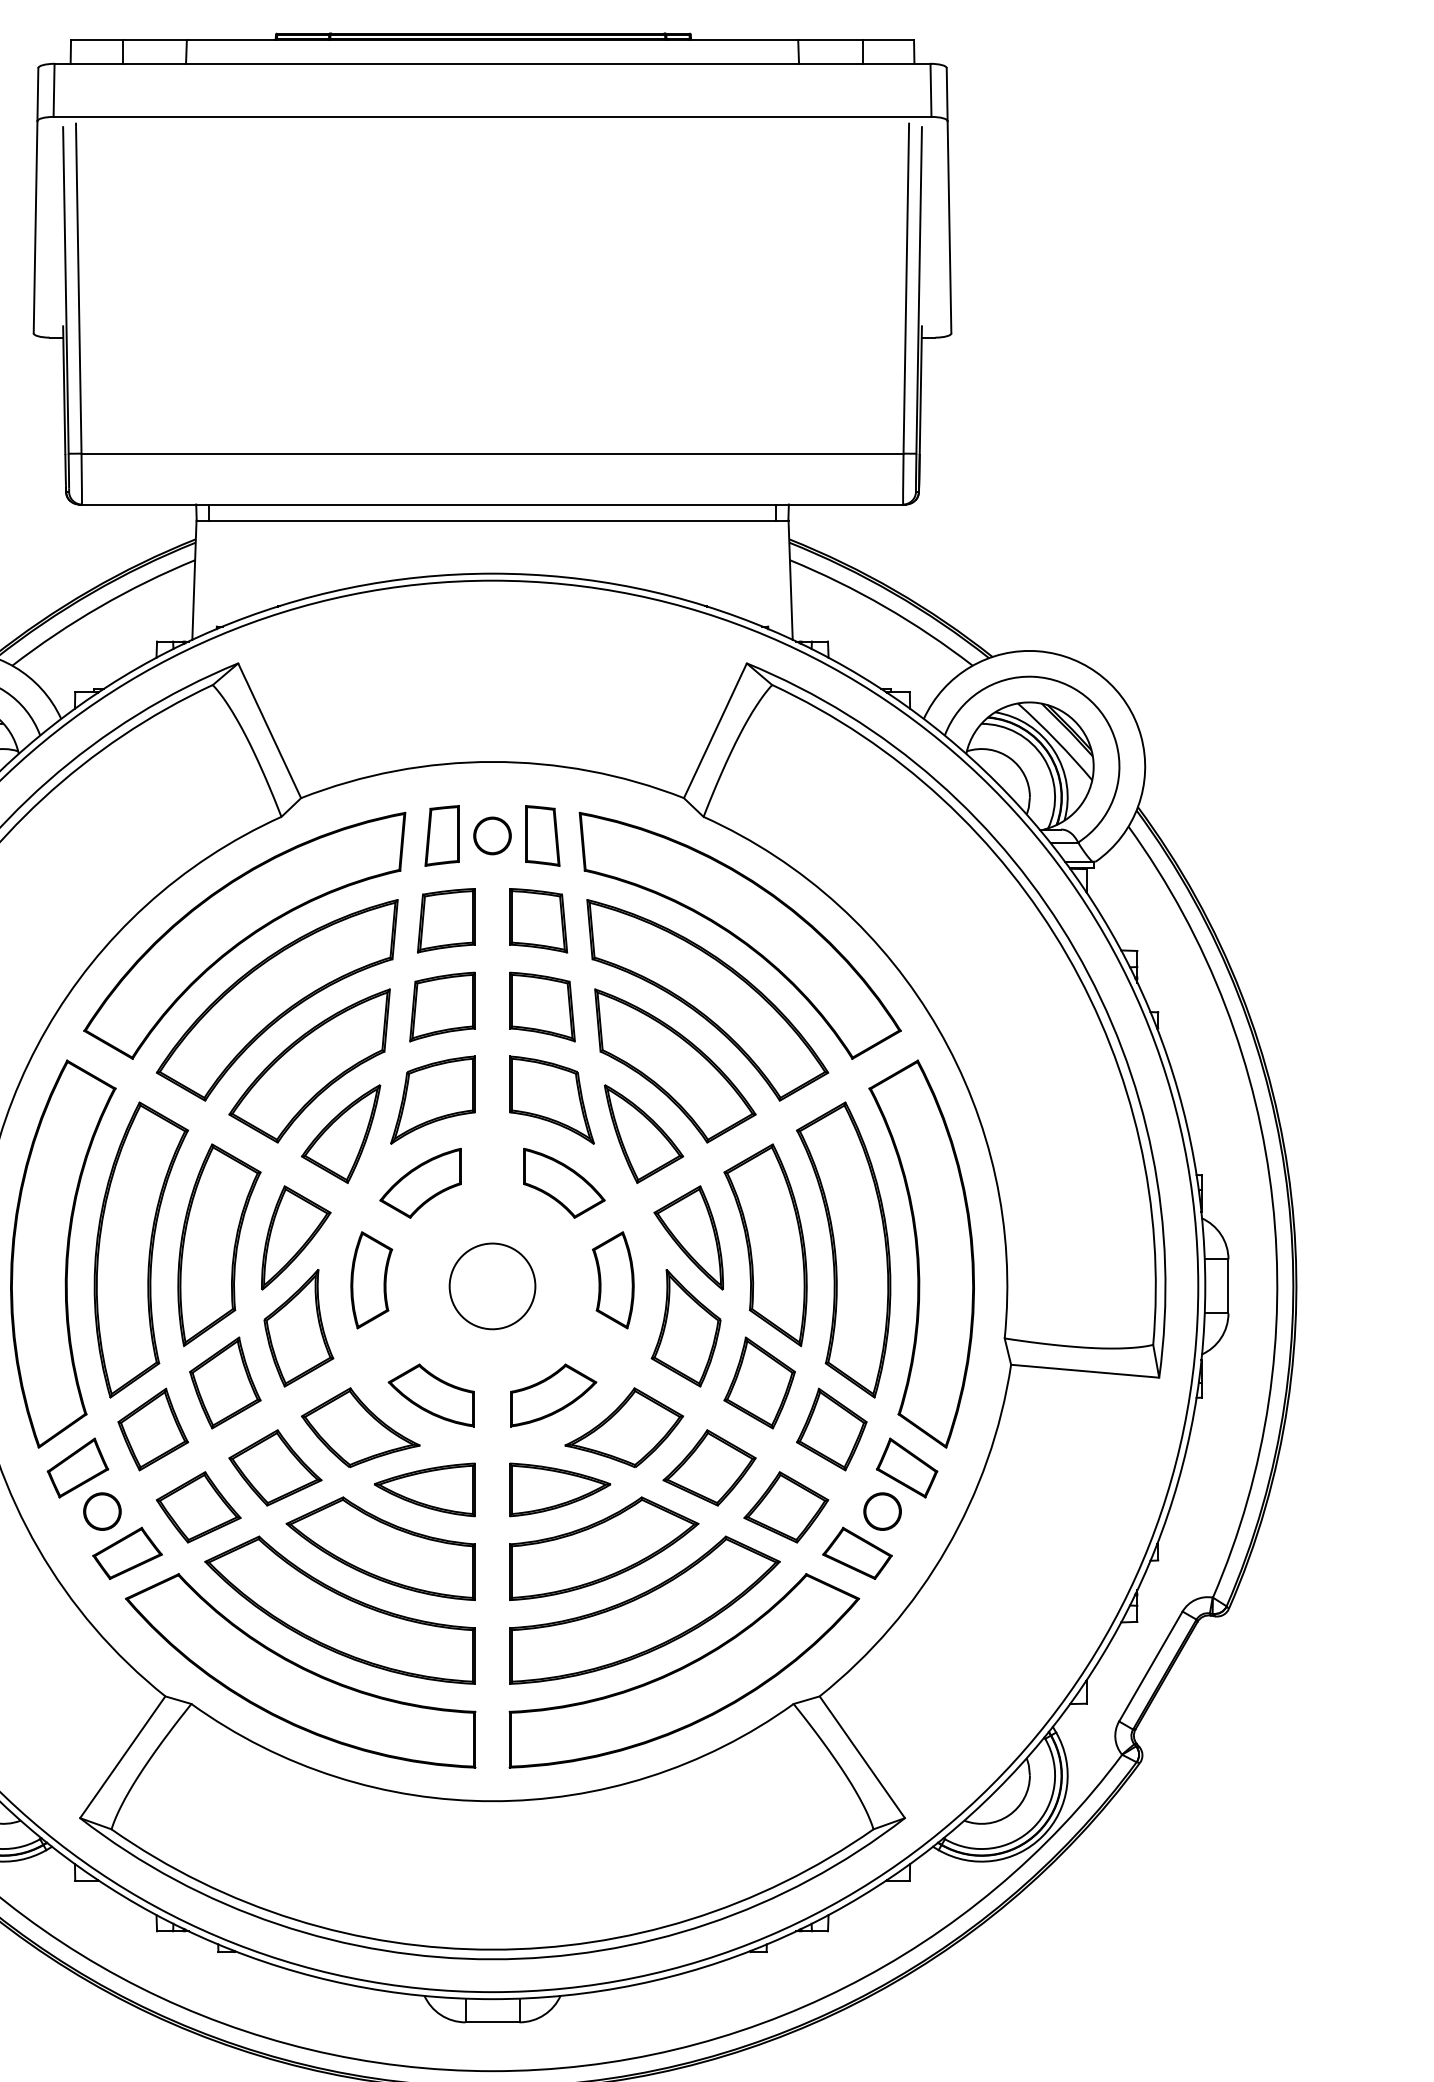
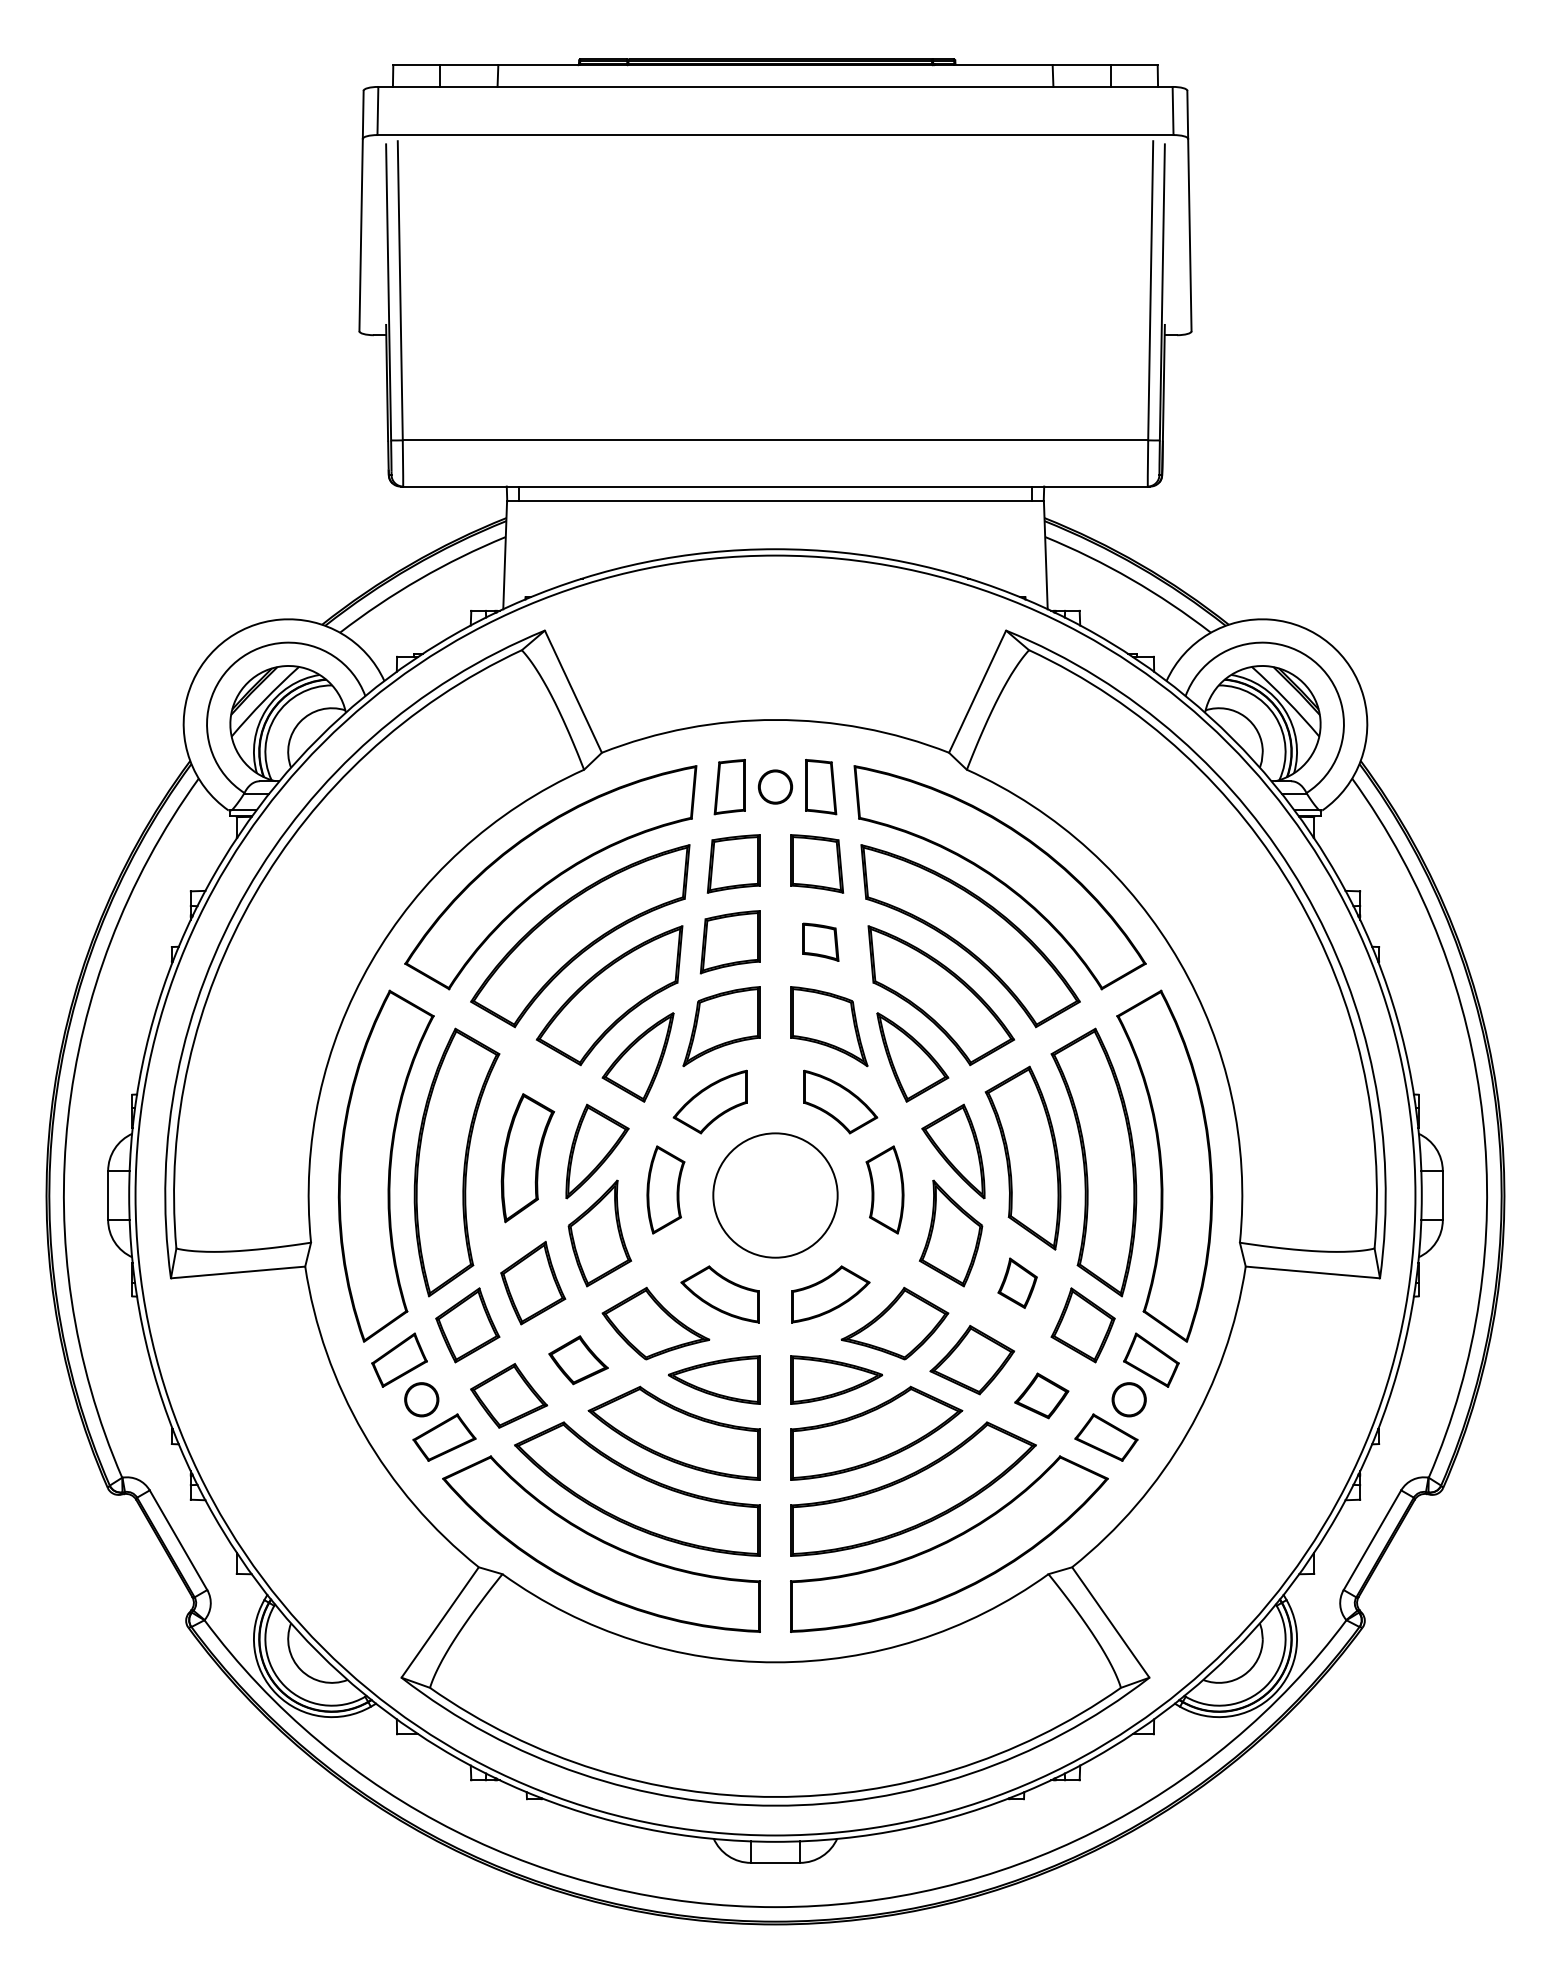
part: (542, 1007) -> (820, 942), size x0.6
part: (219, 1244) -> (527, 1157), size x0.7
circle: (492, 1286) -> (775, 1195), size x1.6
part: (759, 1383) -> (1017, 1283), size x0.6
part: (275, 1468) -> (578, 1360), size x0.7
part: (785, 1506) -> (1041, 1395), size x0.7

